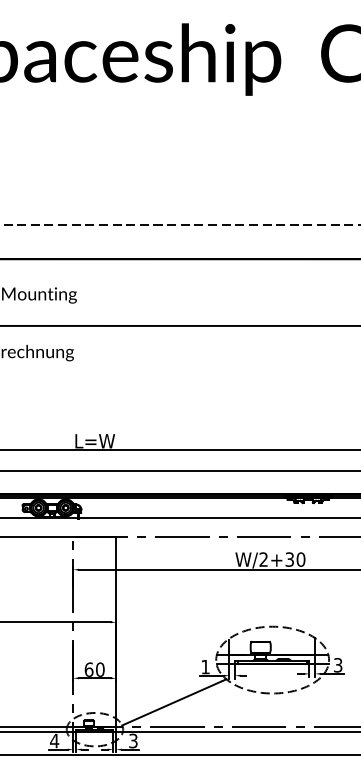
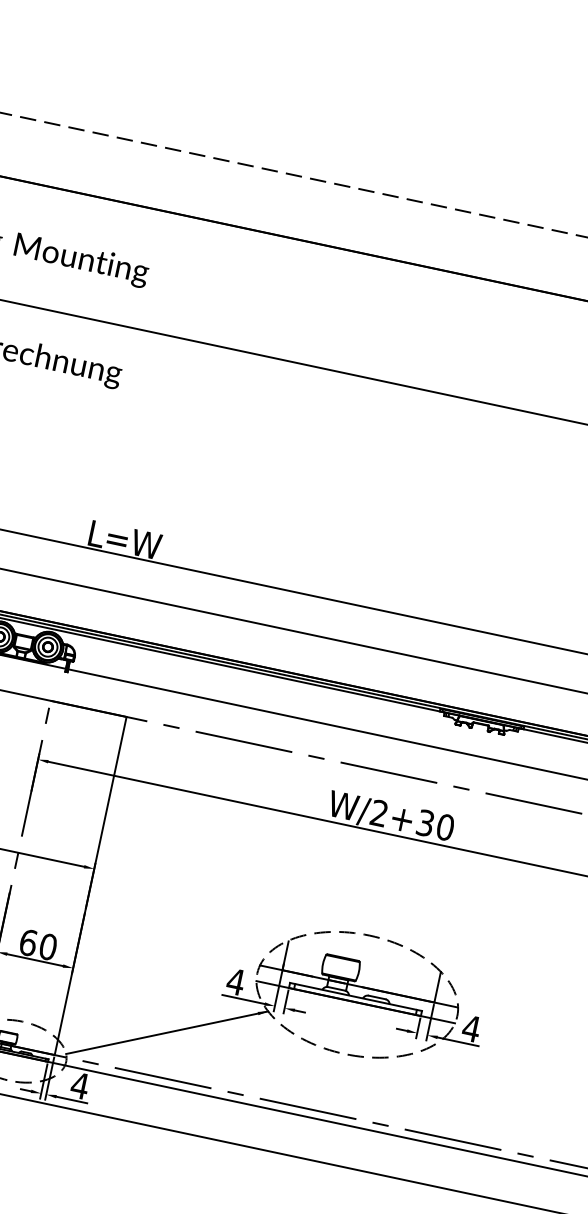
text: (337, 665) -> (470, 1028), 3 -> 4
text: (205, 667) -> (235, 982), 1 -> 4
text: (132, 740) -> (78, 1084), 3 -> 4

